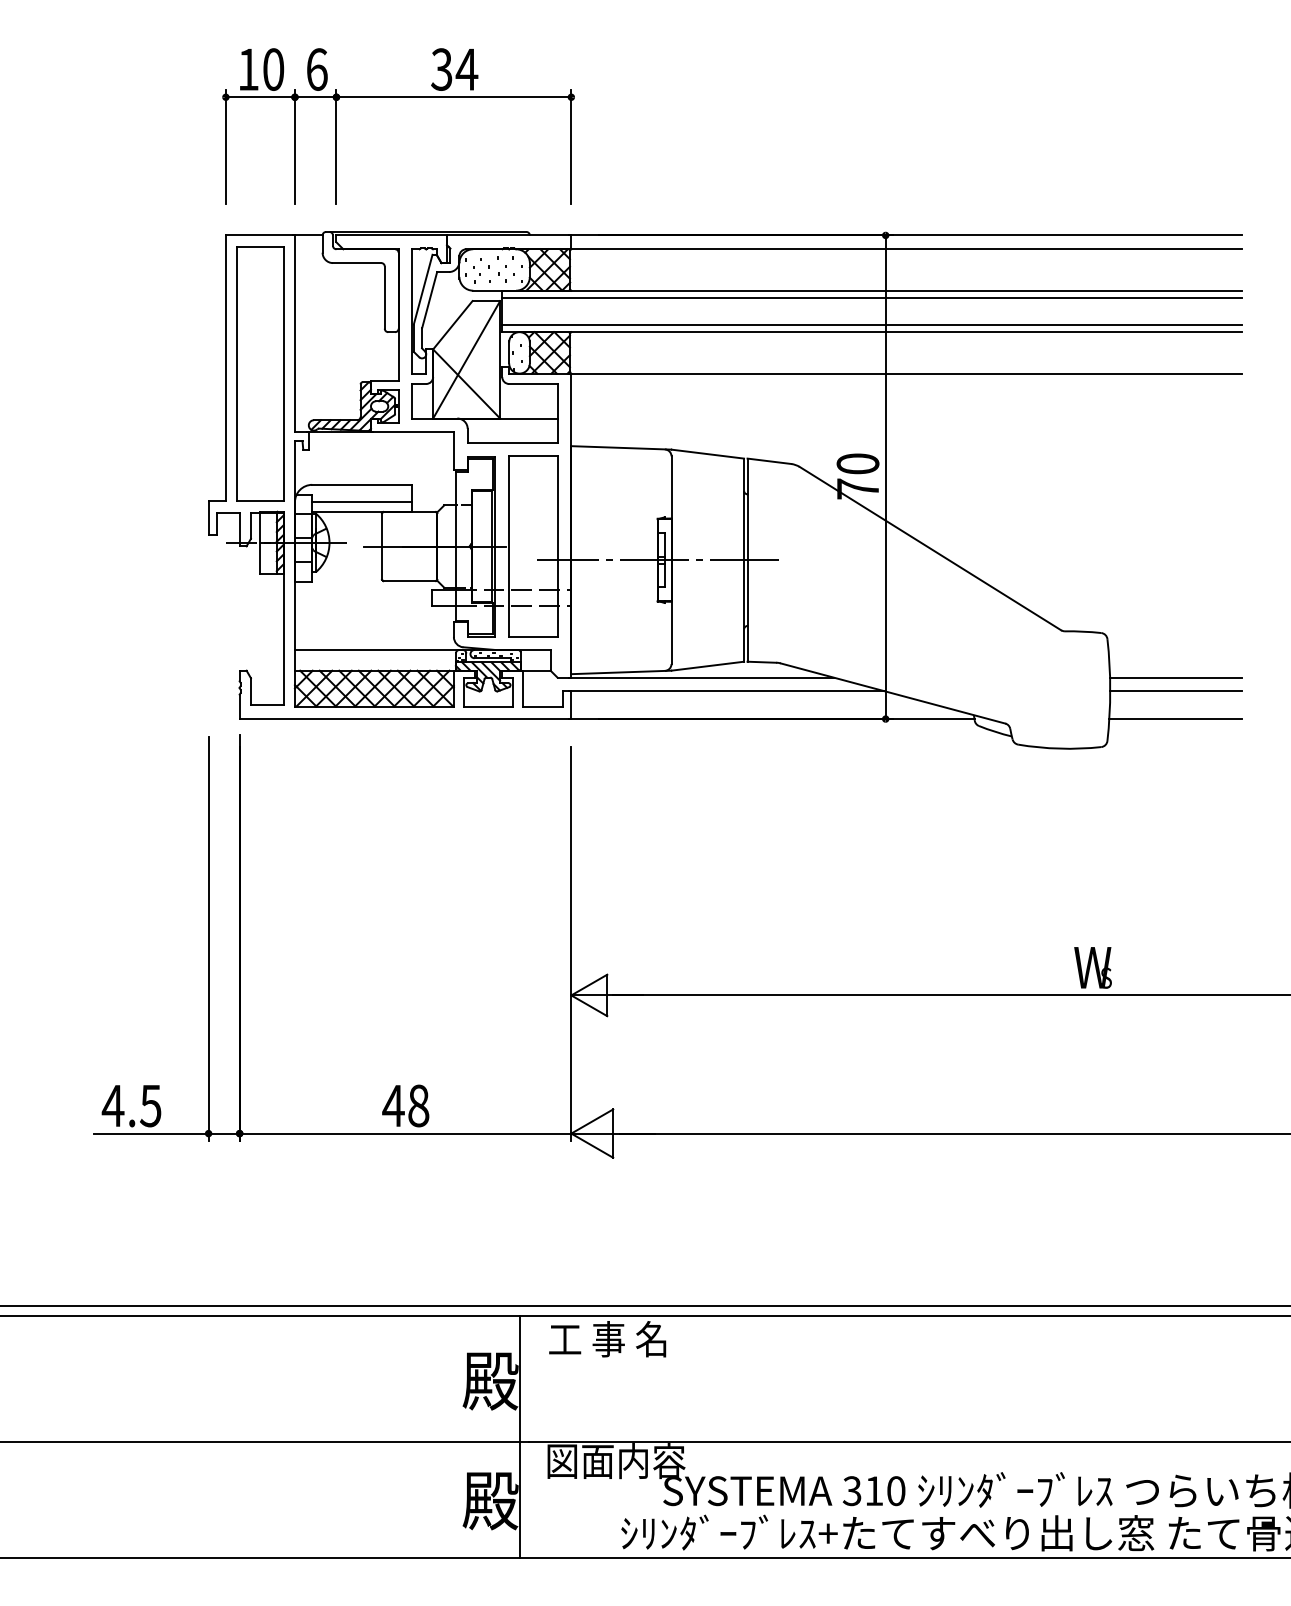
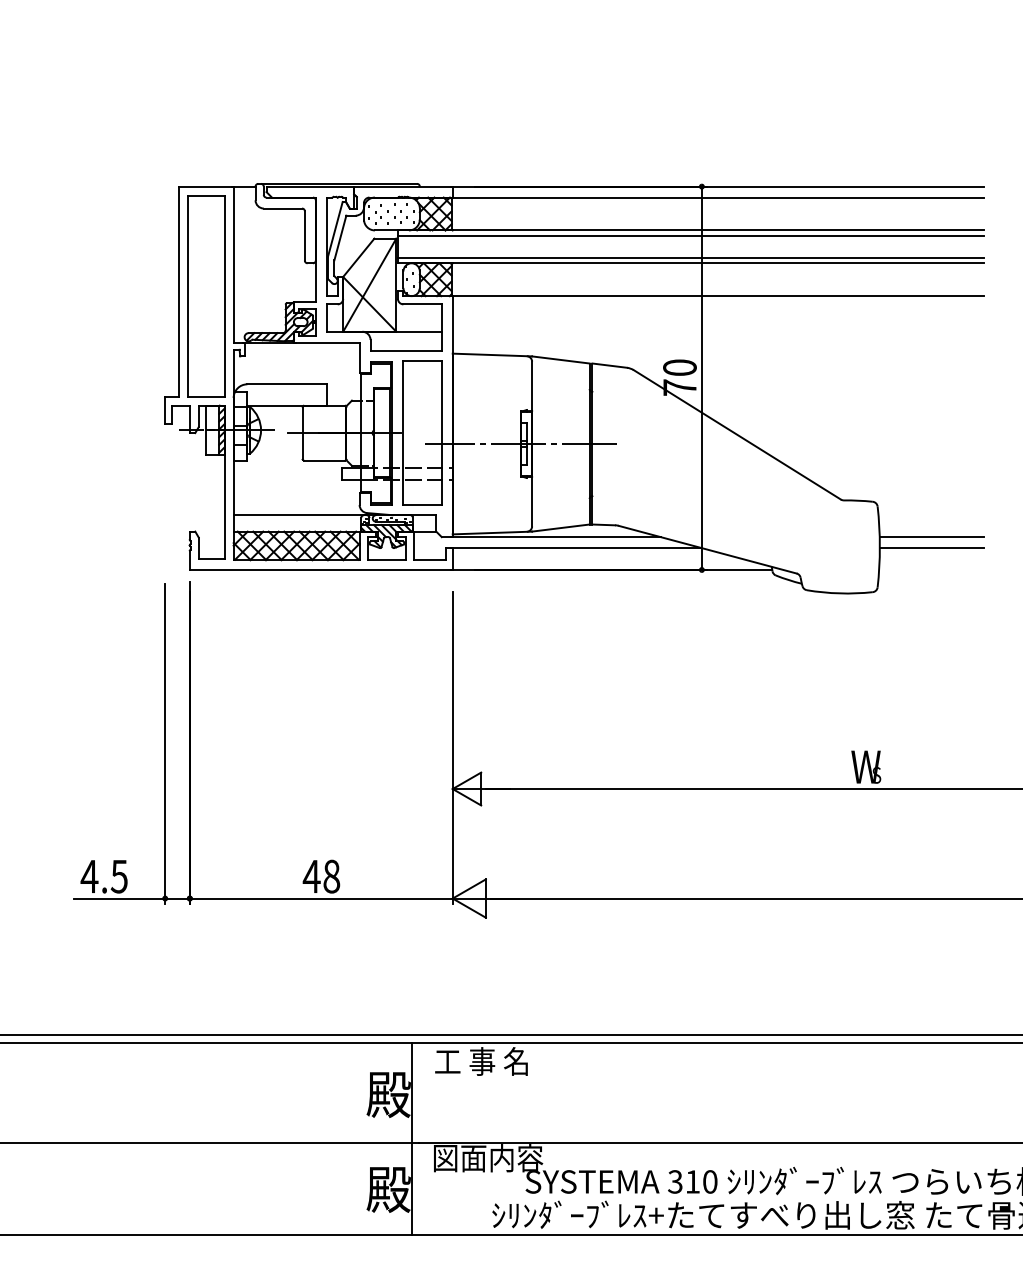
part: (398, 97) -> (315, 77), removed
line: (361, 502) -> (286, 398), removed
line: (1175, 718) -> (931, 569), removed

